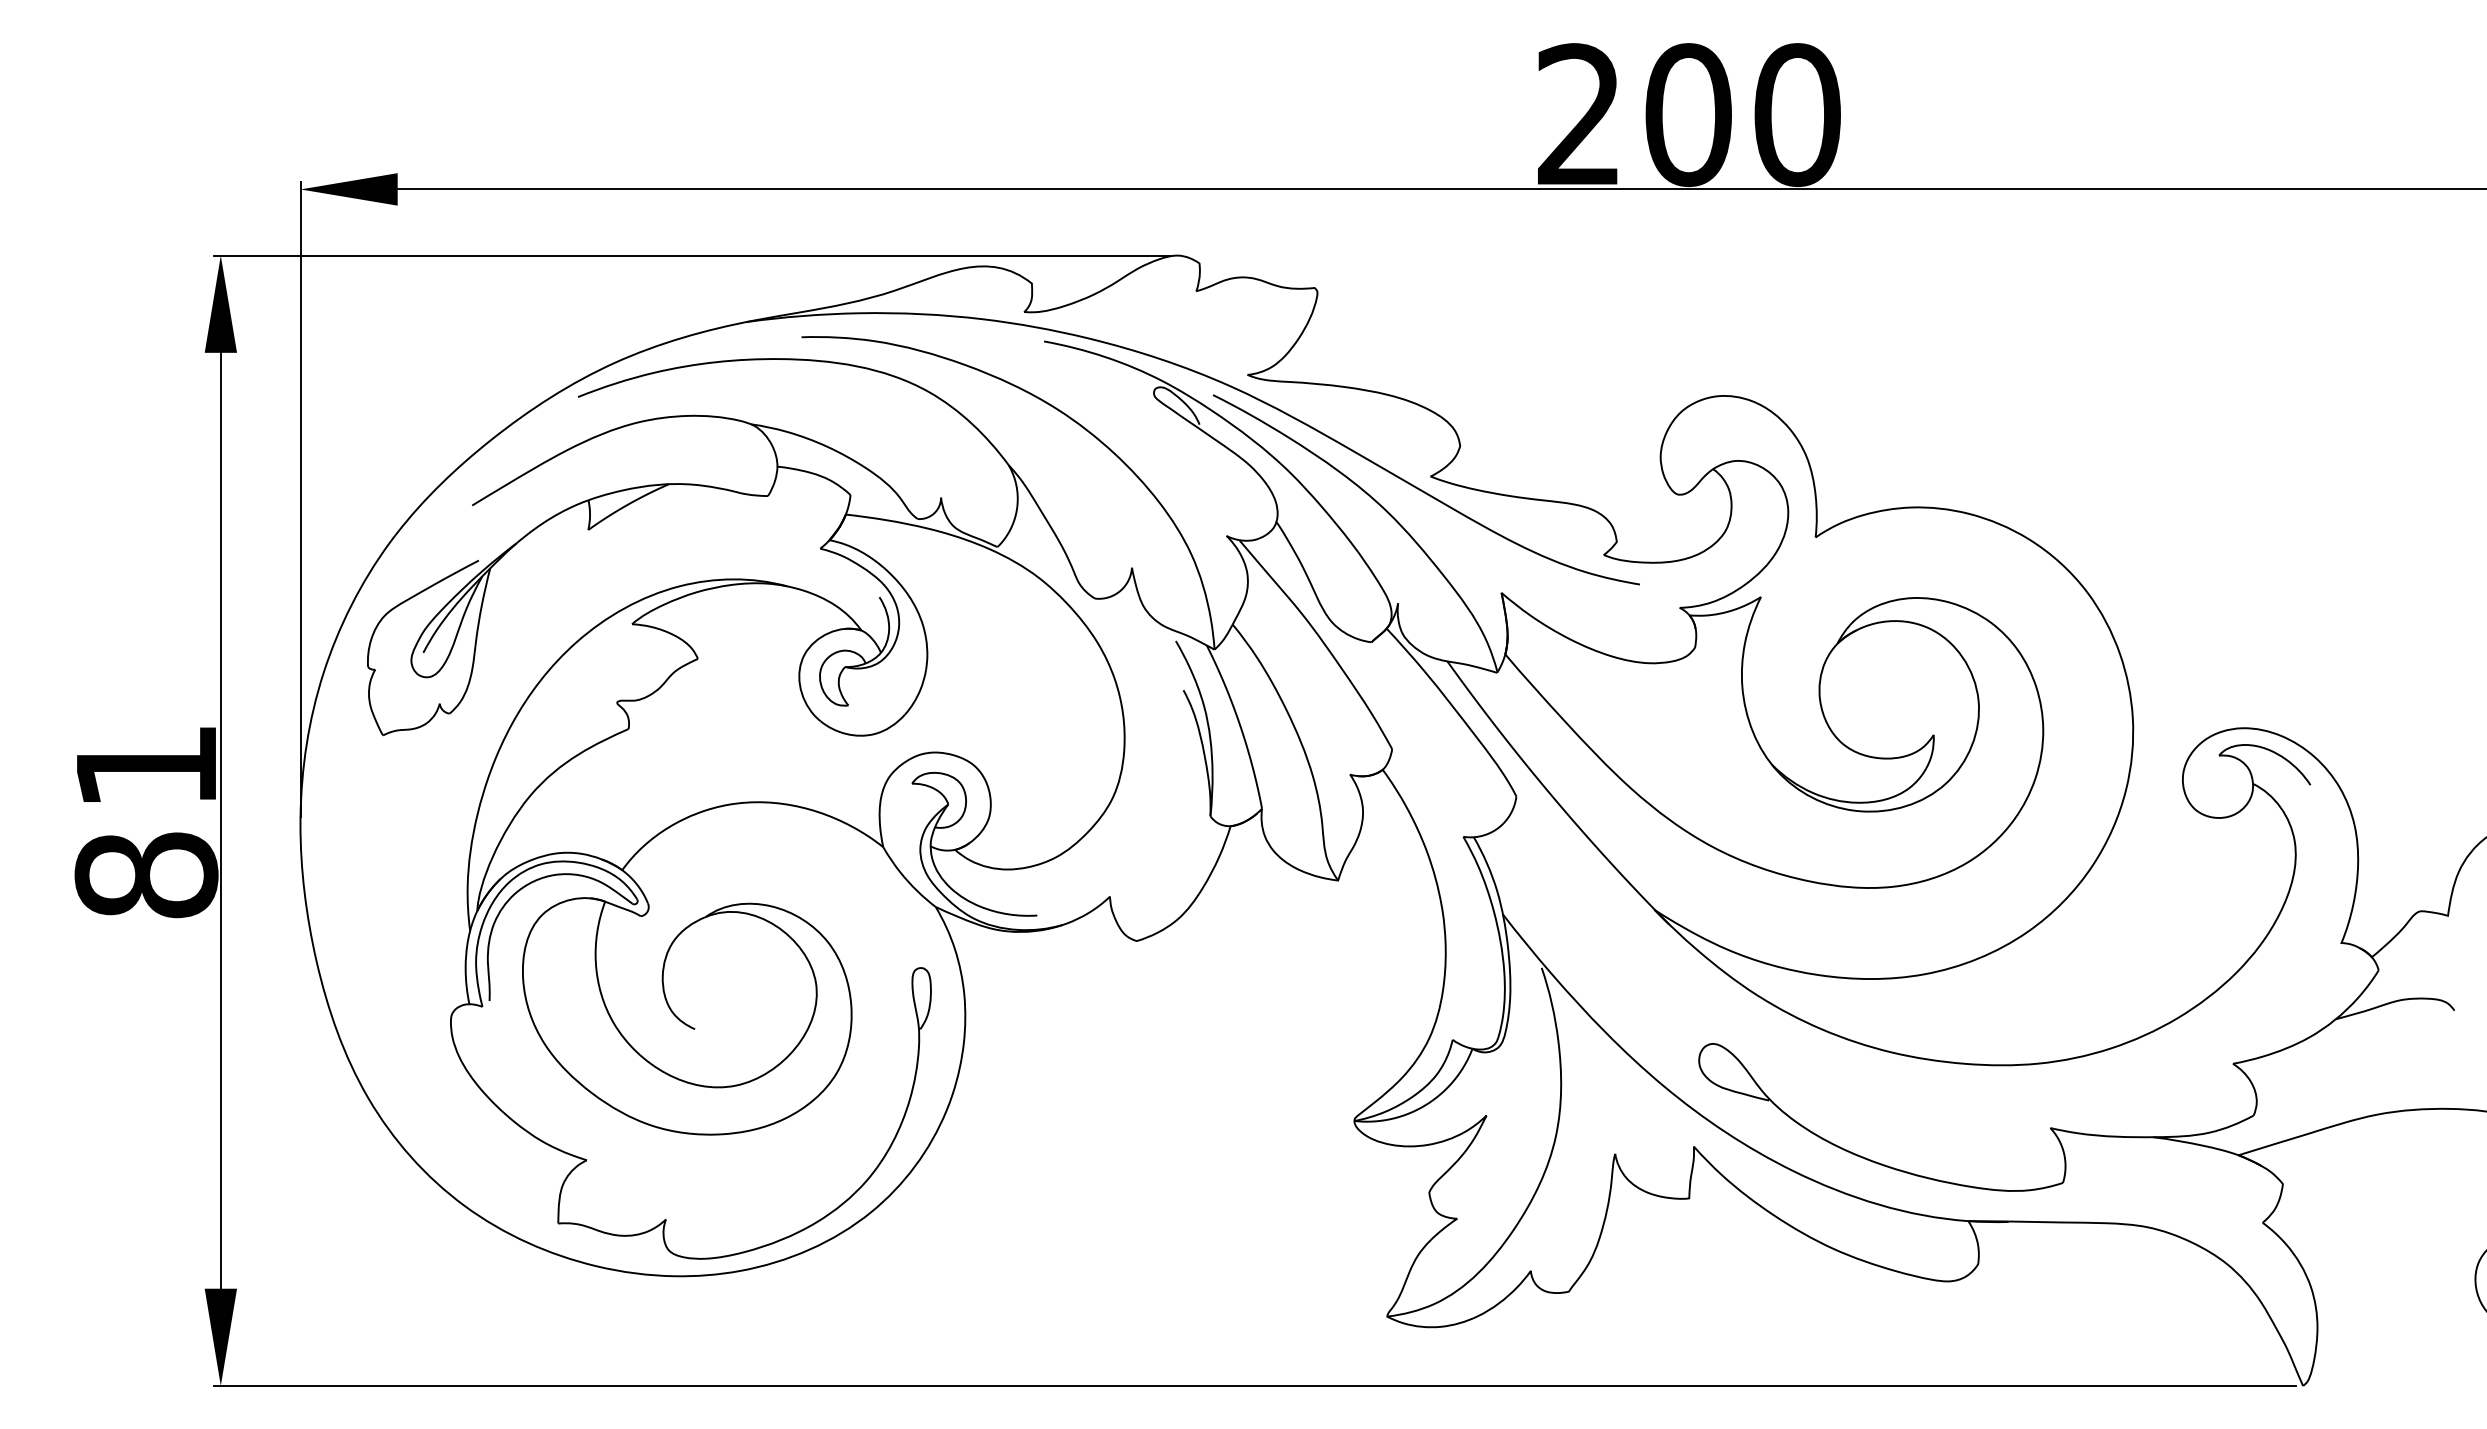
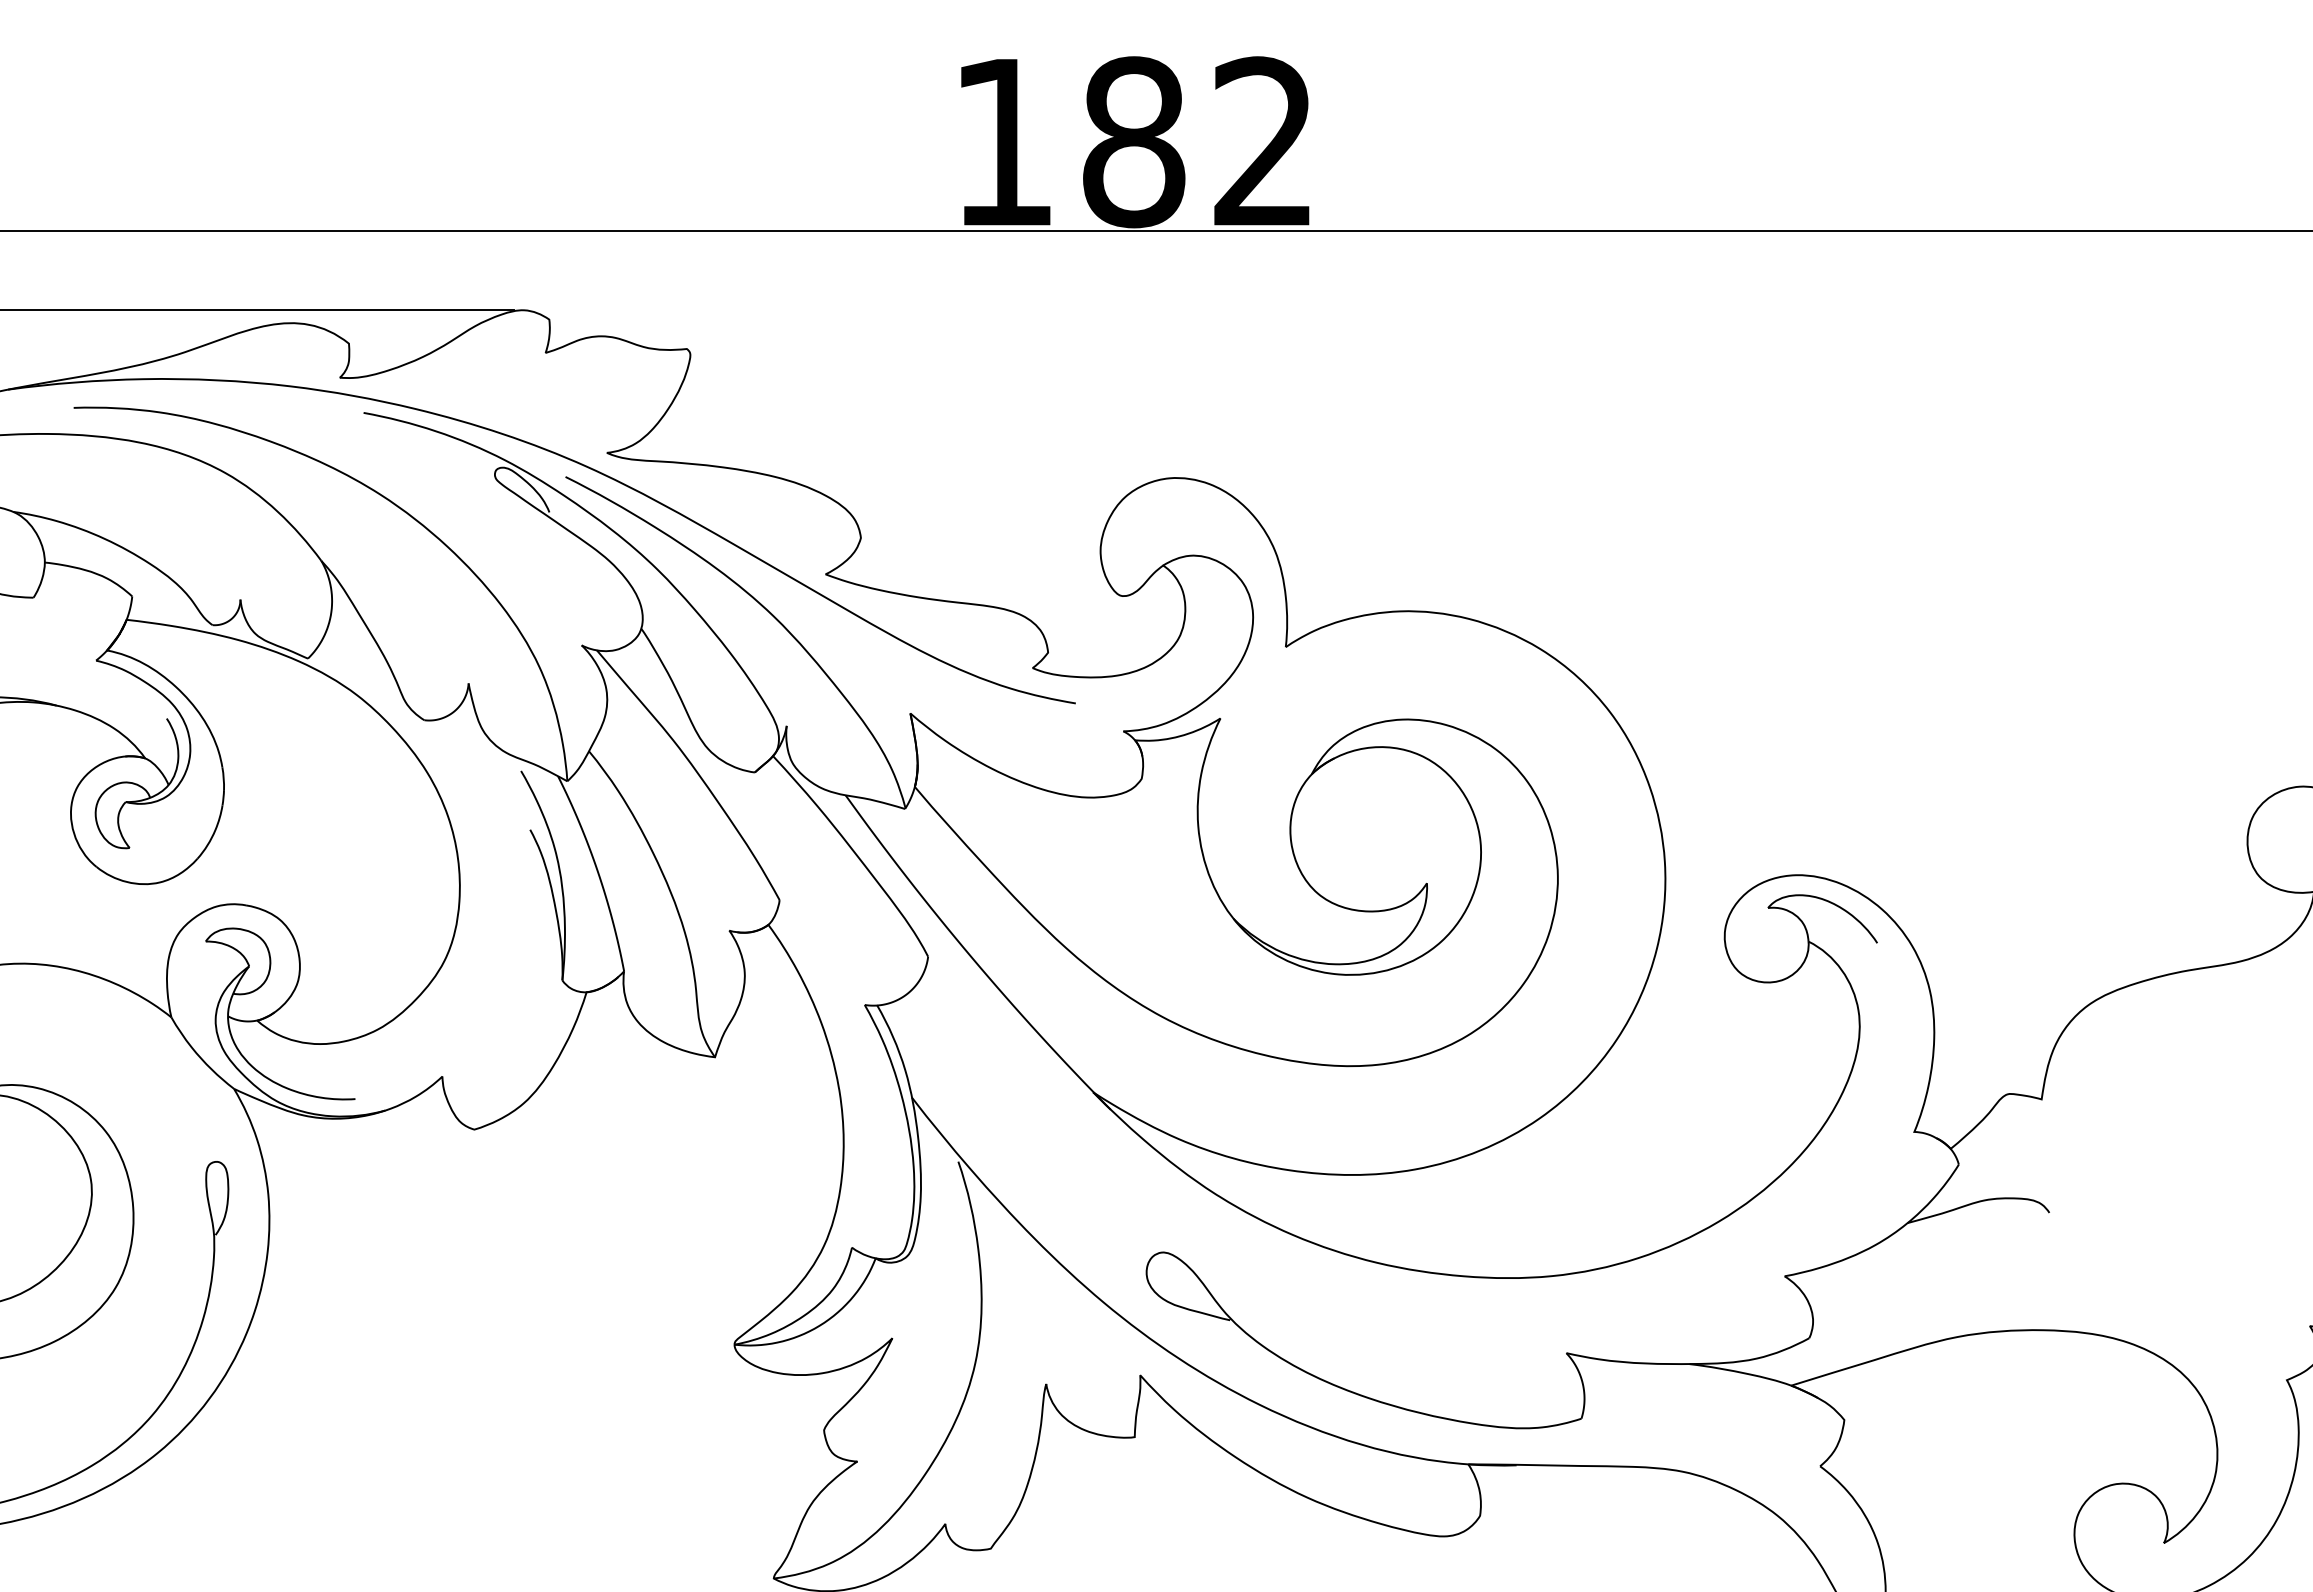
text: (1689, 115) -> (1135, 142), 200 -> 182

